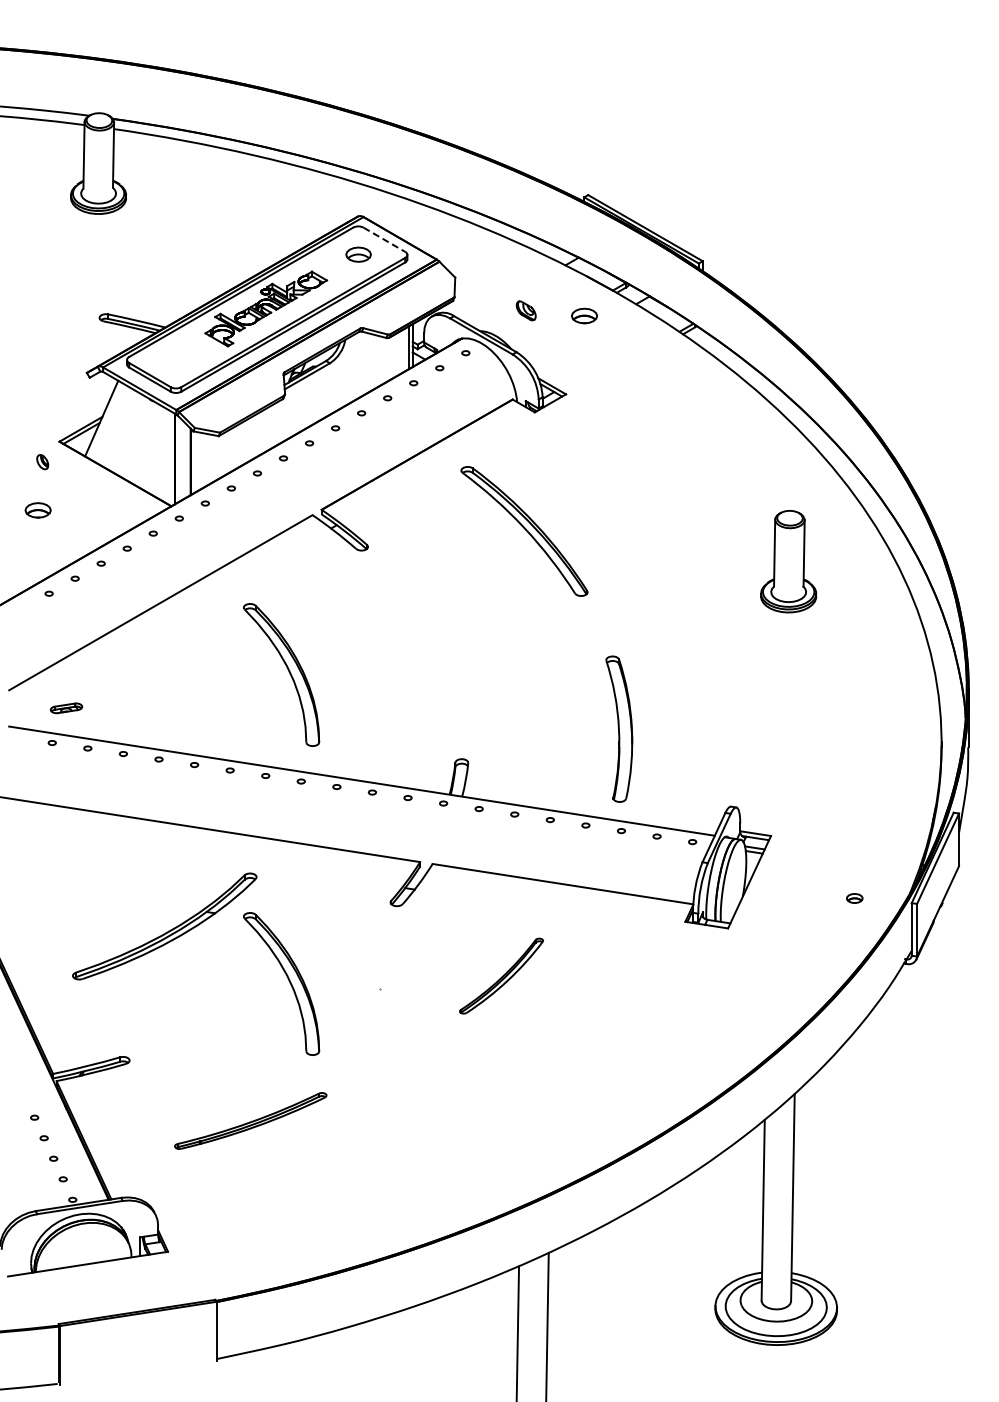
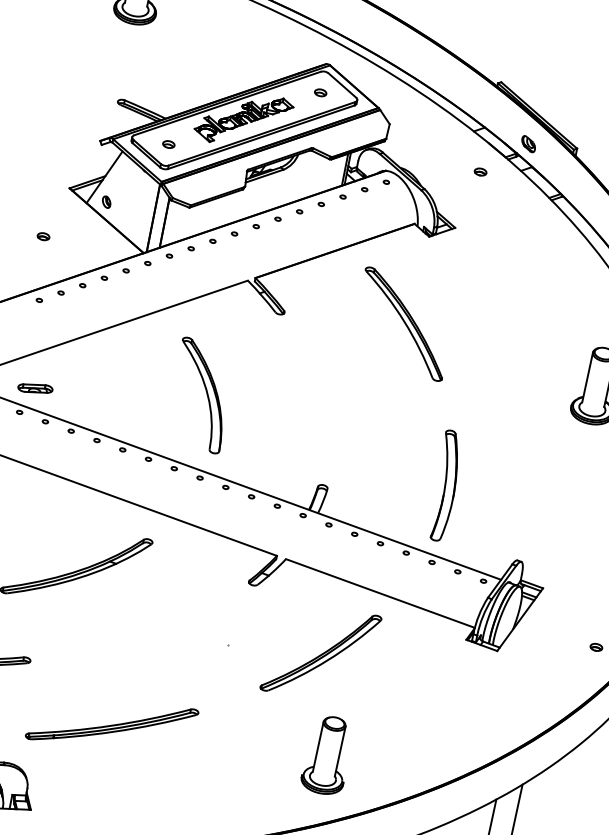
line: (384, 240) -> (342, 86), dashed -> solid
part: (357, 254) -> (320, 92), size x0.62
part: (525, 310) -> (528, 143), moved
part: (584, 315) -> (480, 171), size x0.62
part: (175, 359) -> (168, 144), added
part: (42, 462) -> (106, 202), moved
part: (38, 510) -> (43, 236), size x0.62
part: (66, 708) -> (35, 388), size x1.43
part: (501, 975) -> (320, 652), size x1.67
part: (288, 981) -> (160, 625), removed
part: (535, 1105) -> (327, 754), added
part: (250, 1120) -> (111, 723), size x1.43

